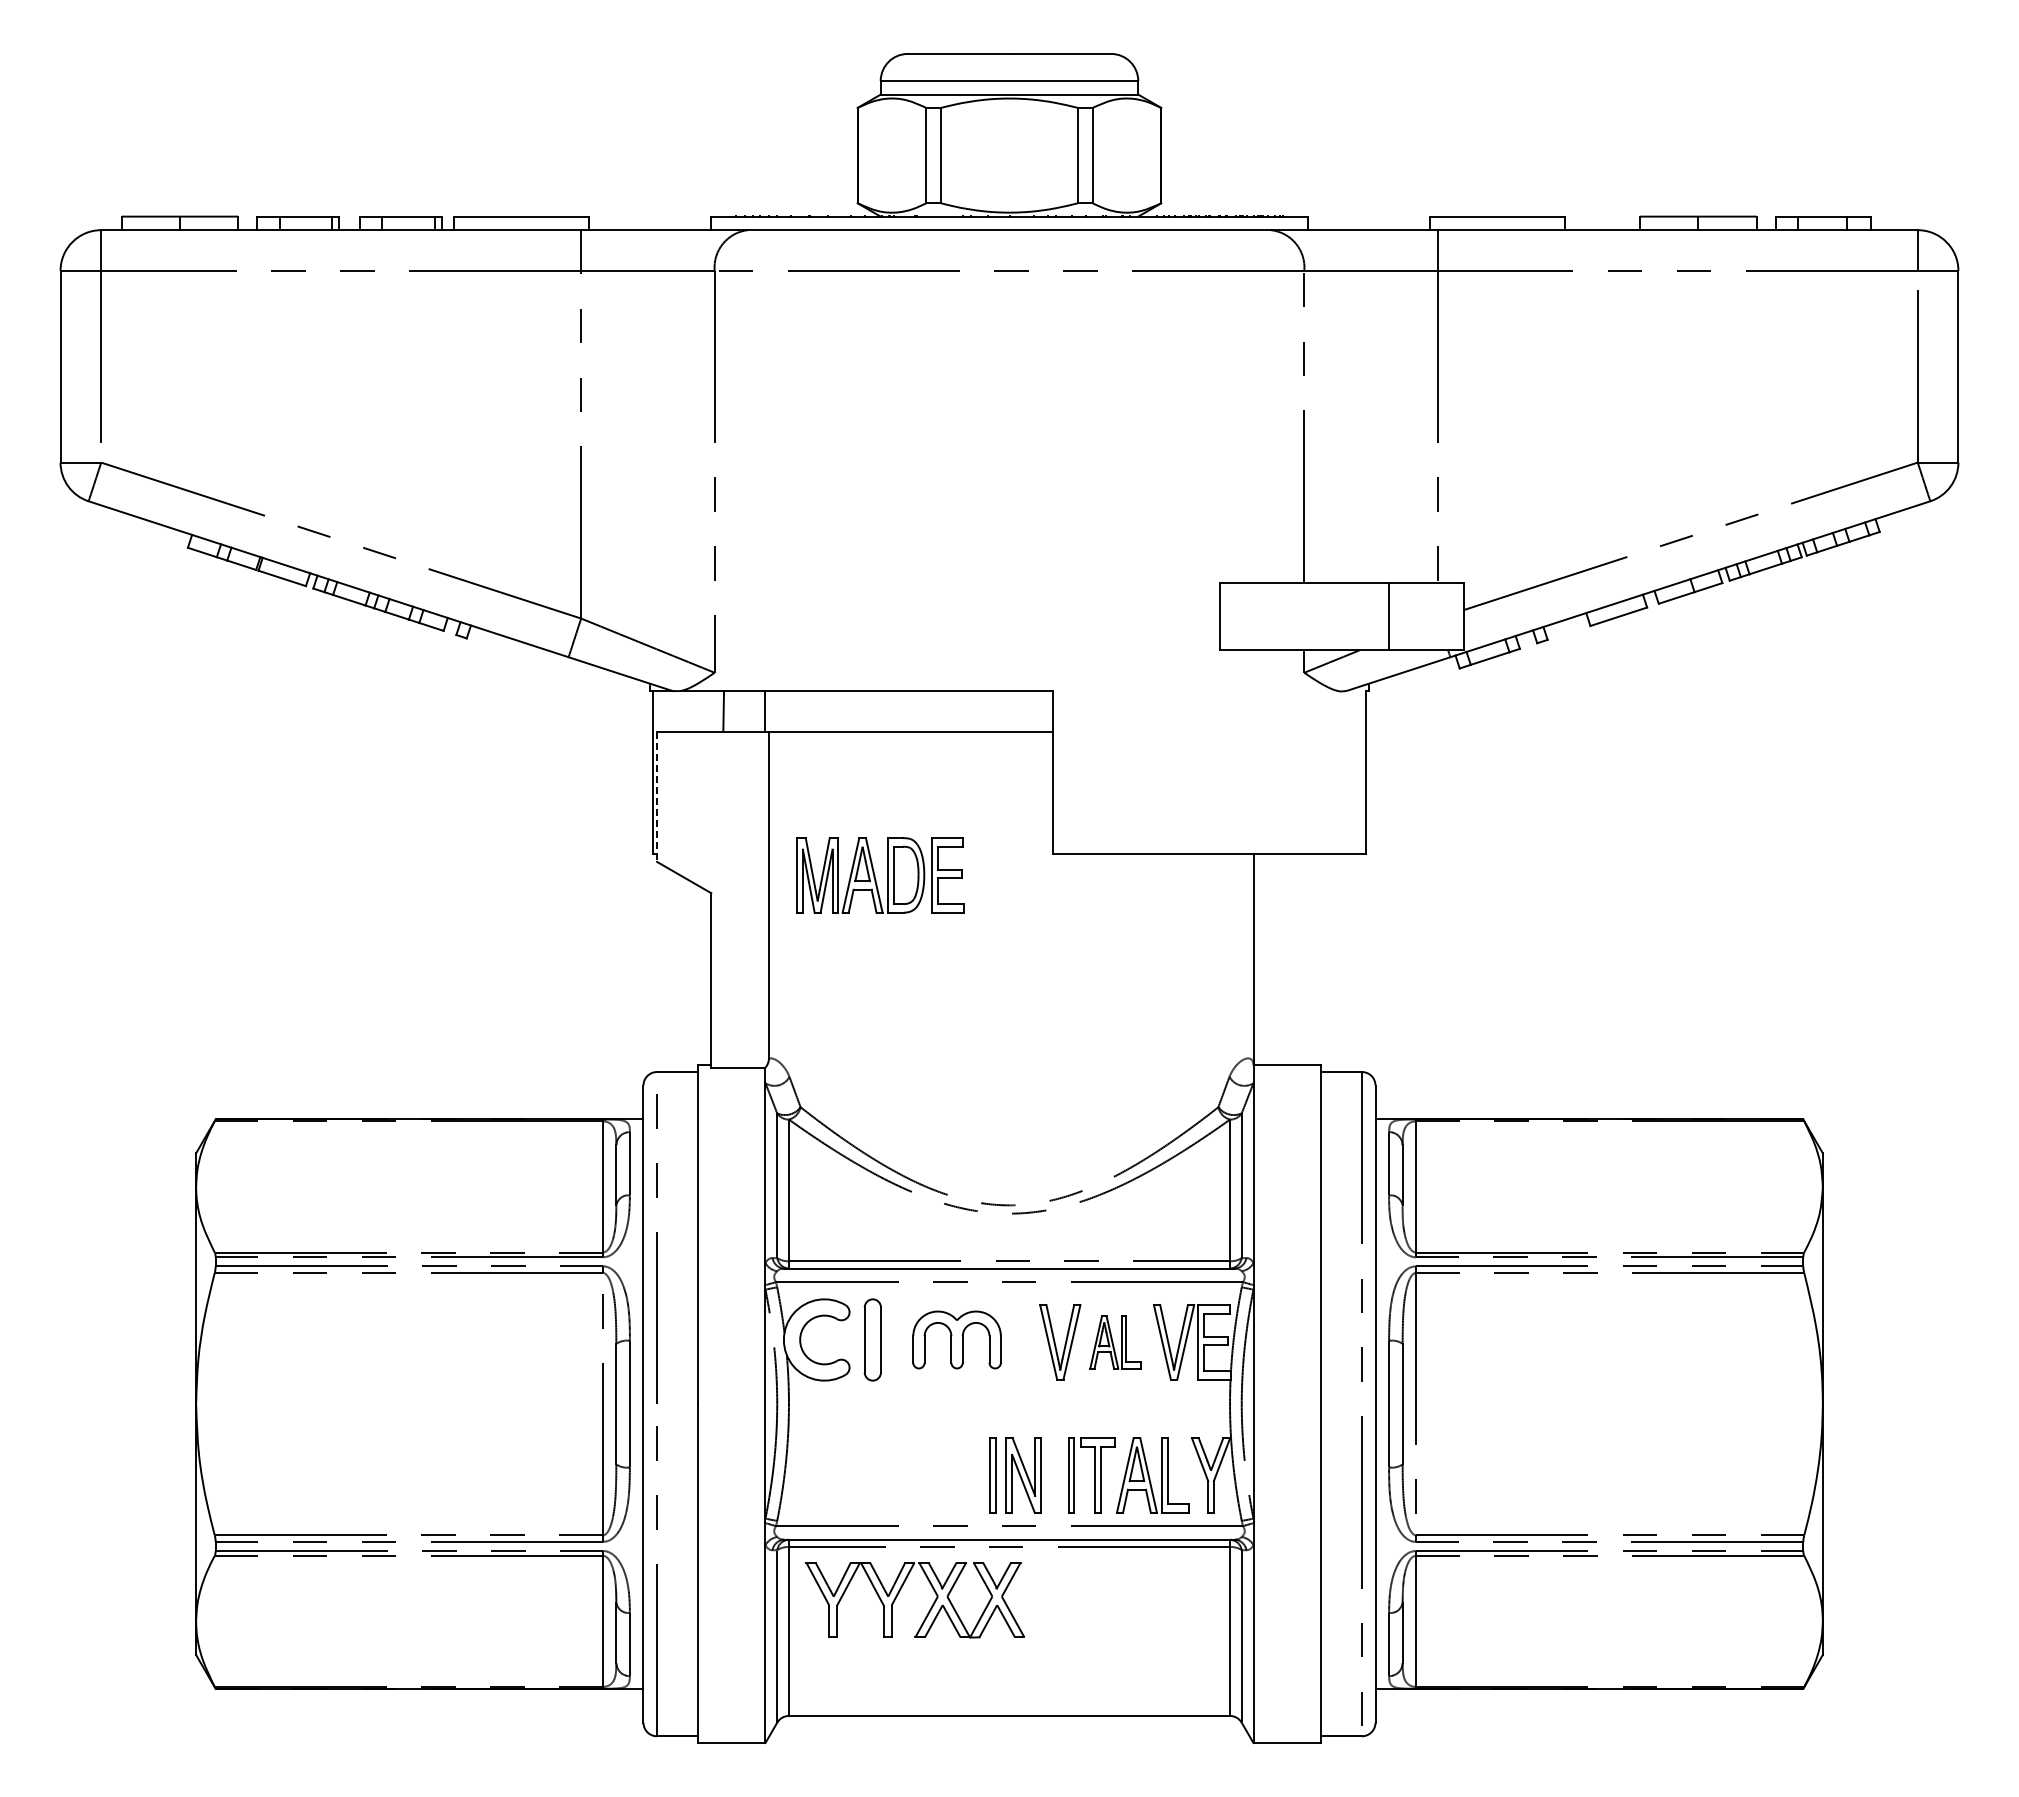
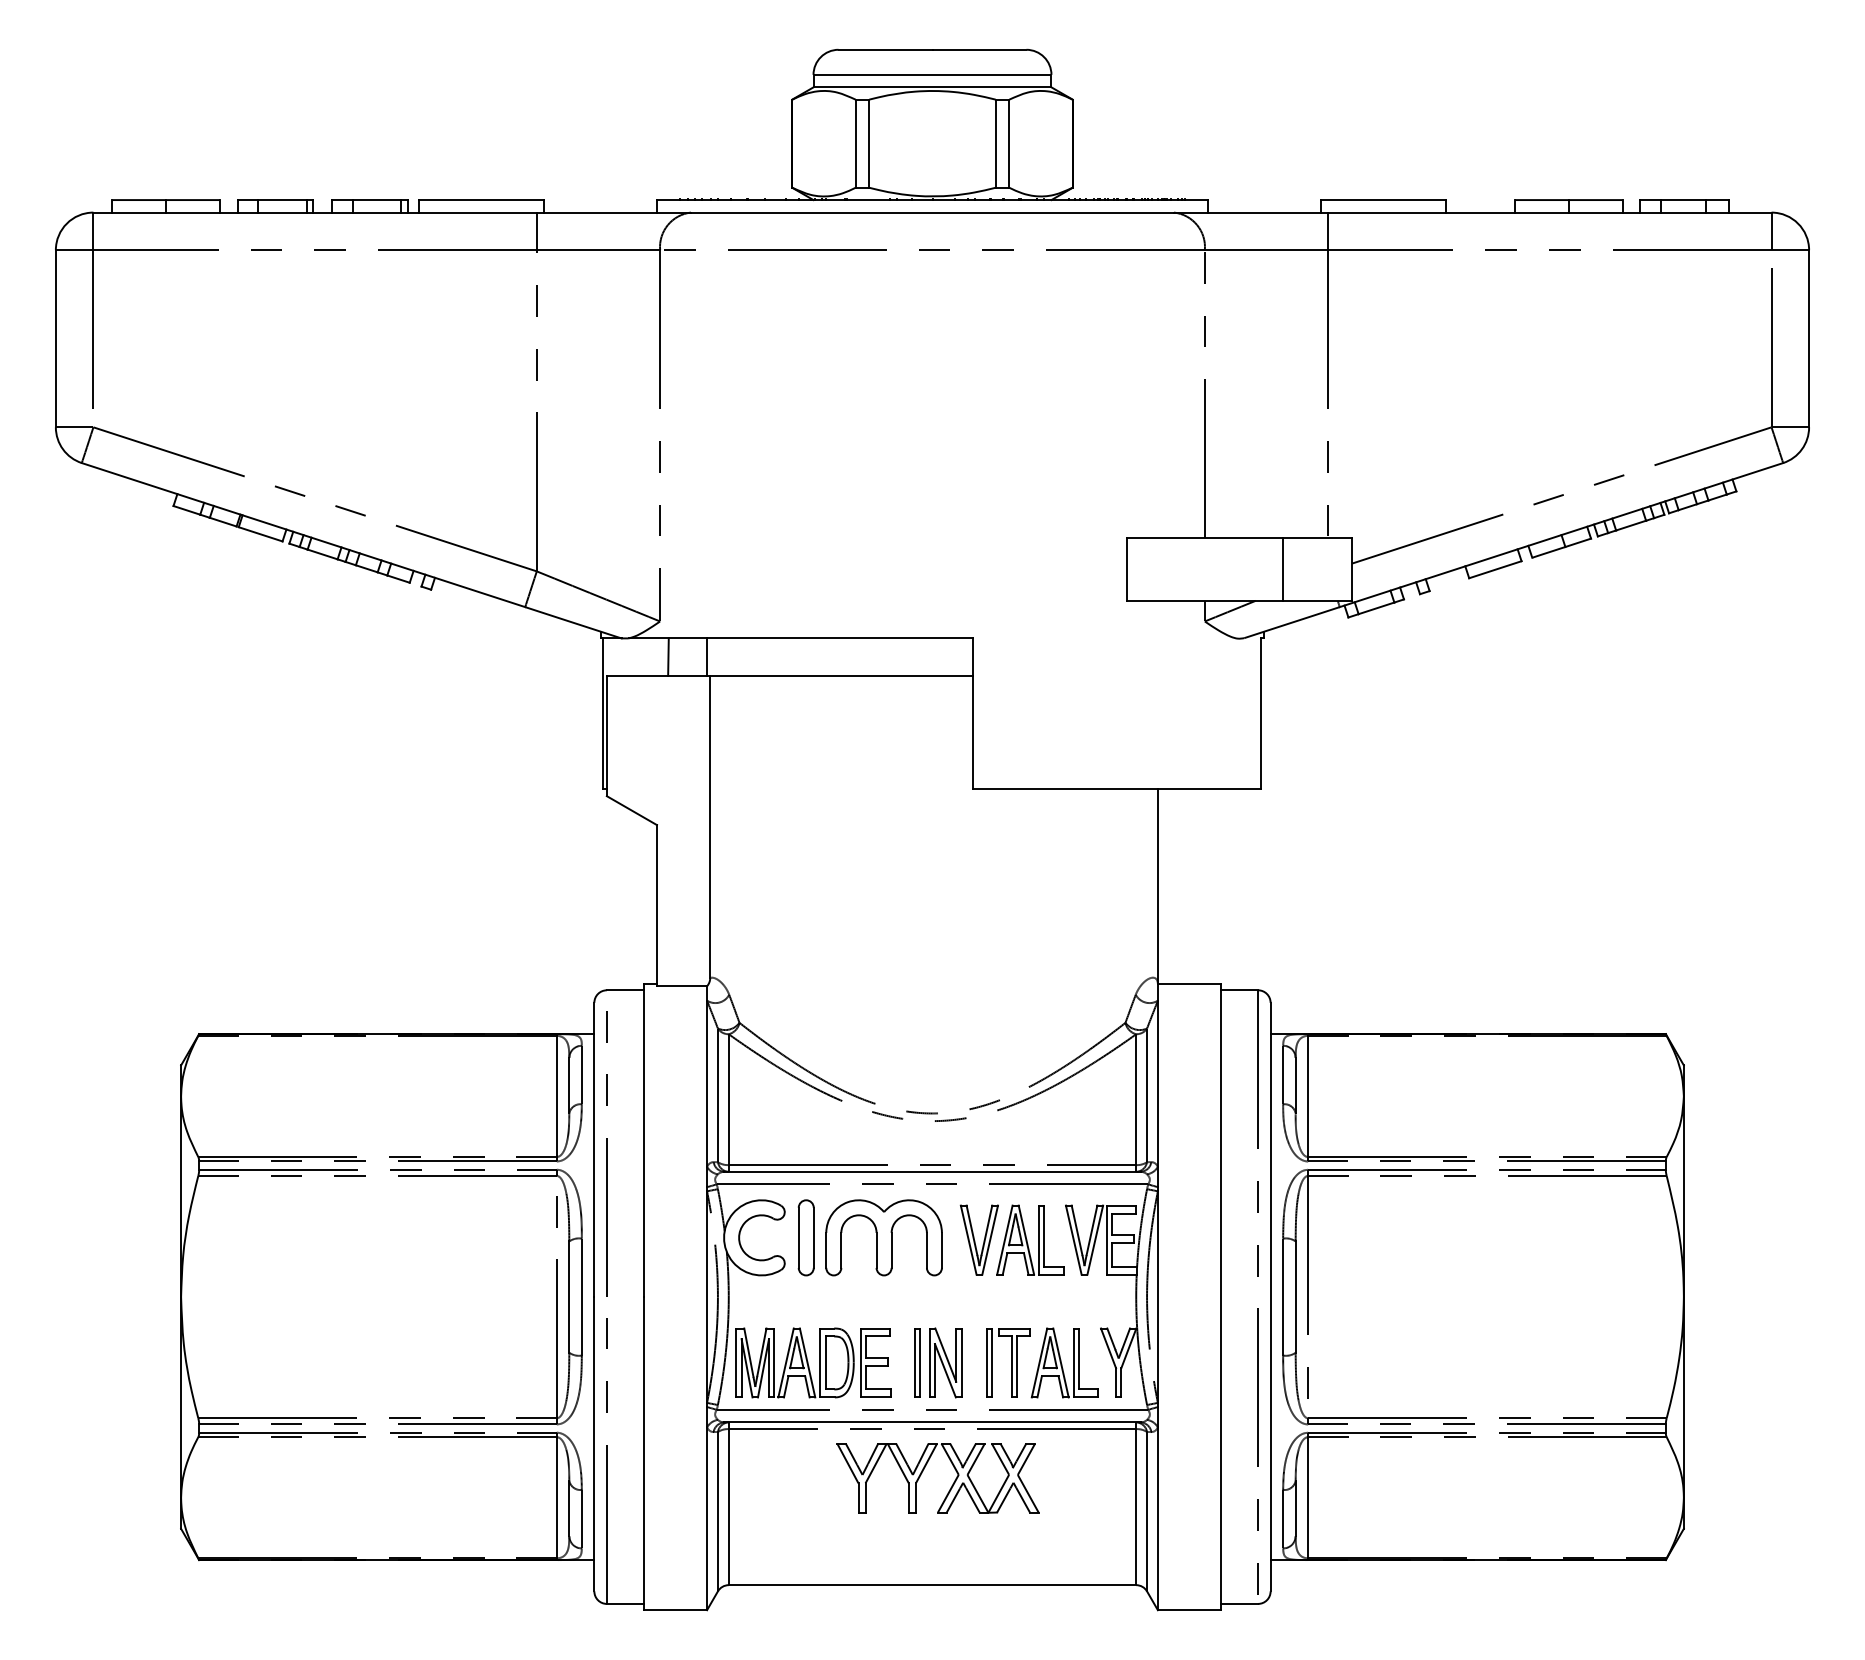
line: (657, 797) -> (607, 736), dashed -> solid
part: (880, 875) -> (813, 1363), moved
part: (956, 1339) -> (883, 1237), size x1.43
part: (1115, 1342) -> (1030, 1240), size x1.43
part: (899, 1593) -> (923, 1472), moved

